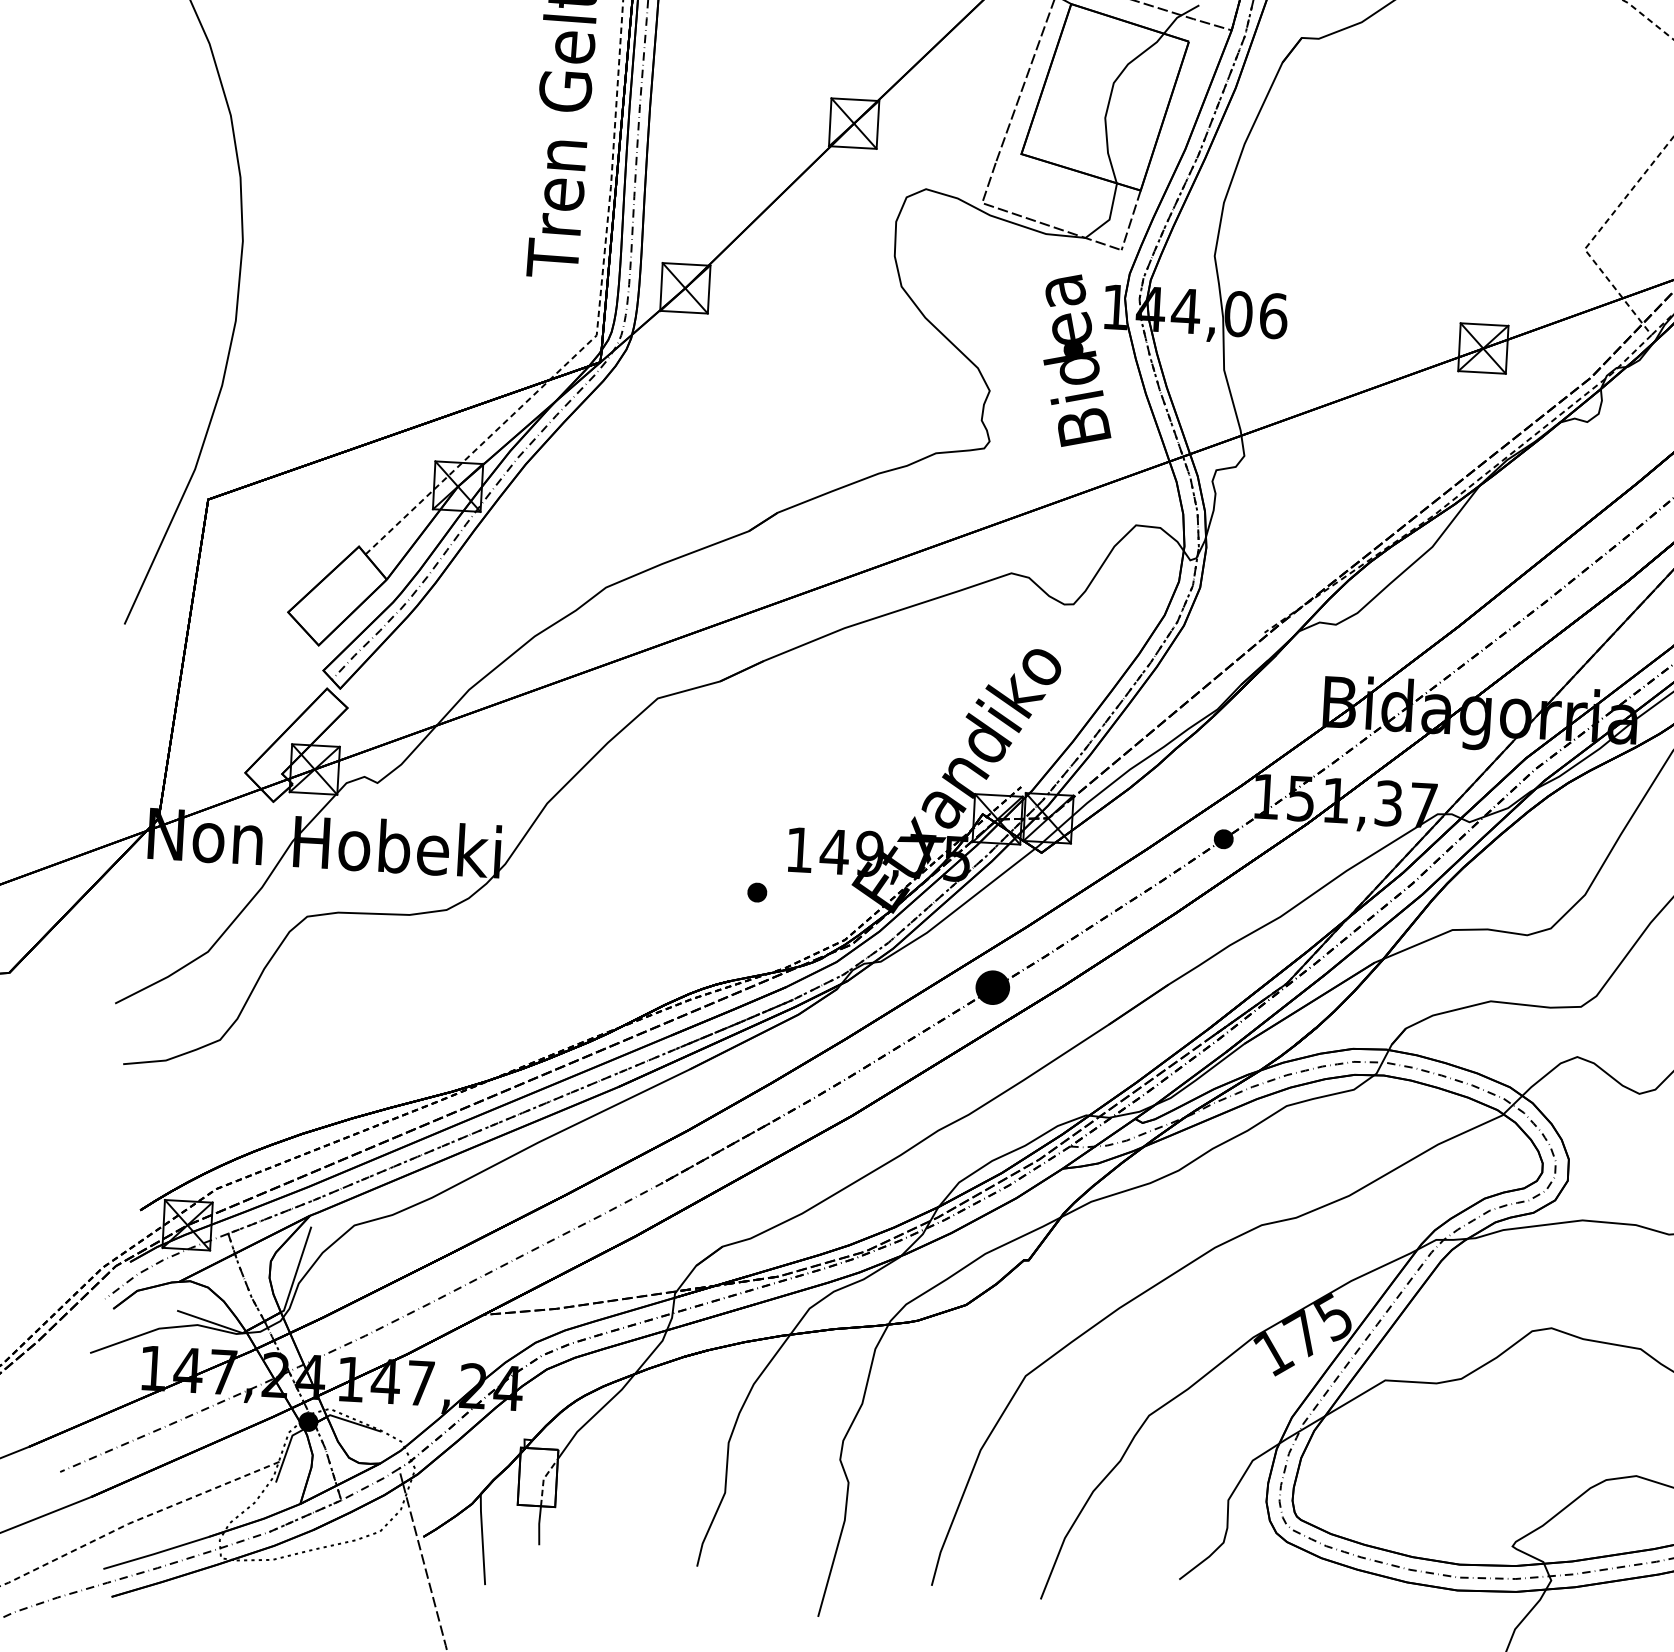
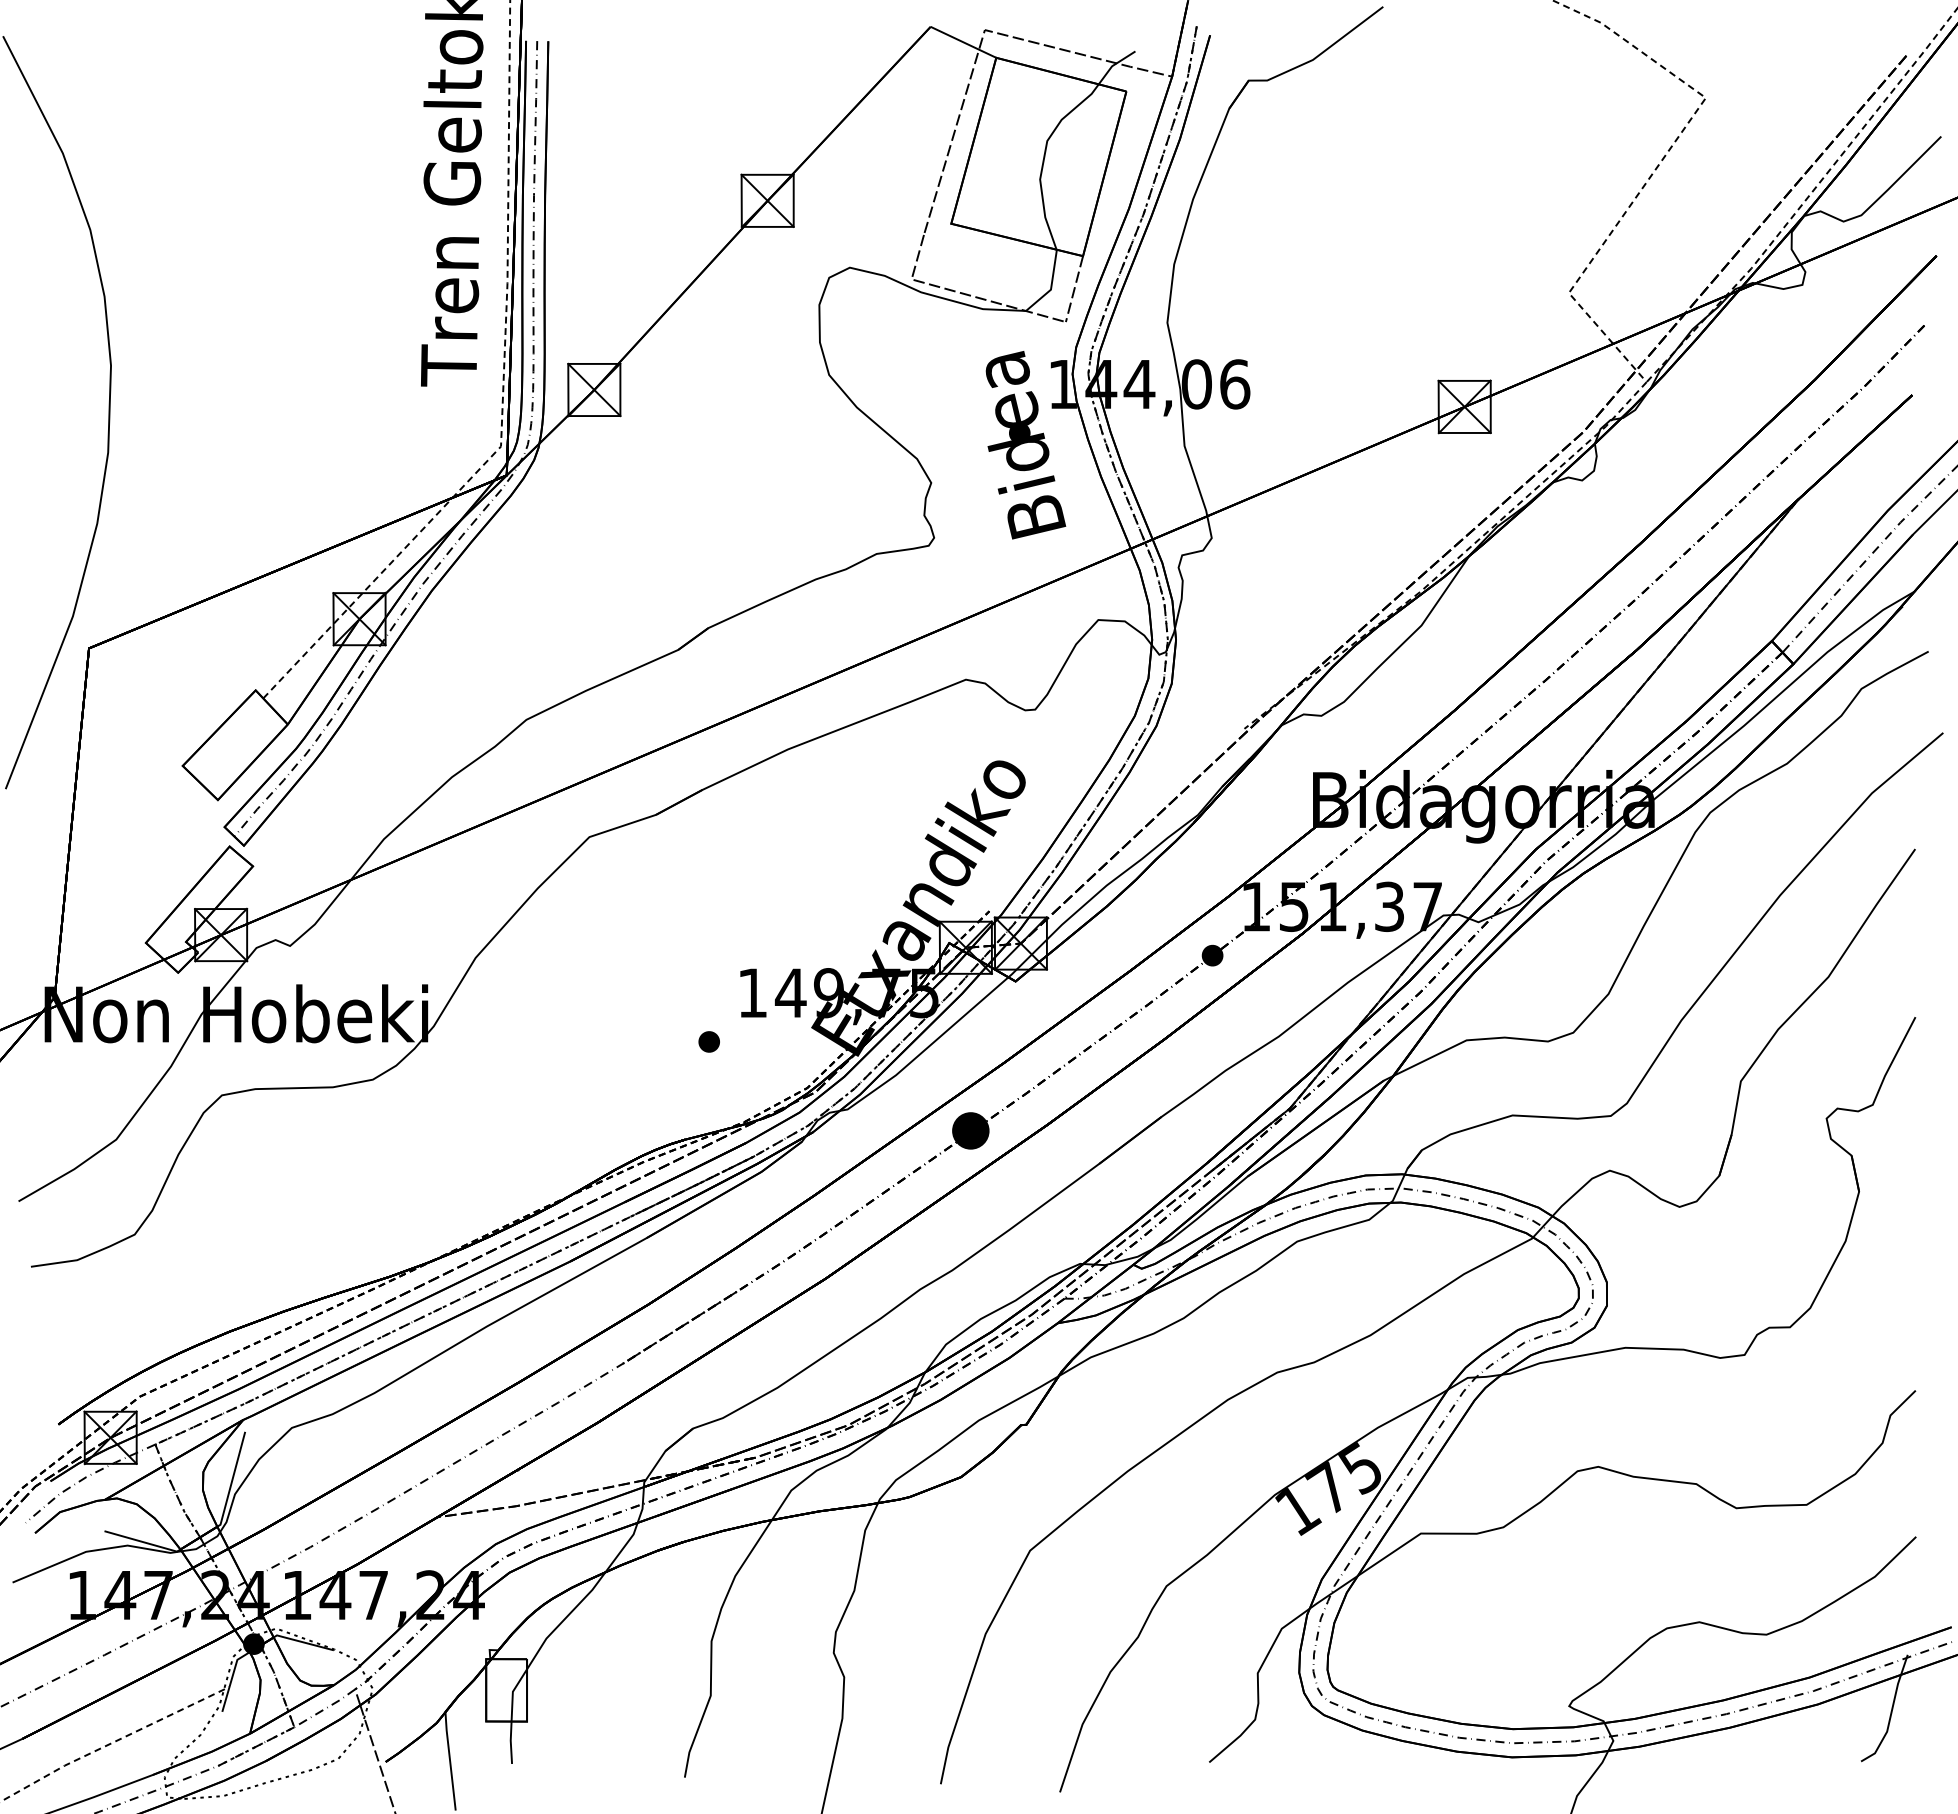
line: (543, 1479) -> (512, 1692), dashed -> solid

